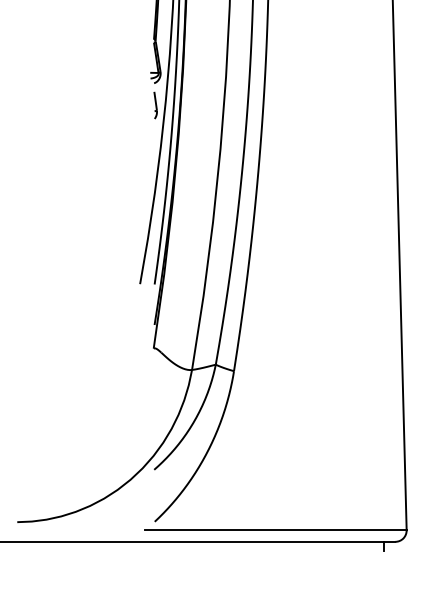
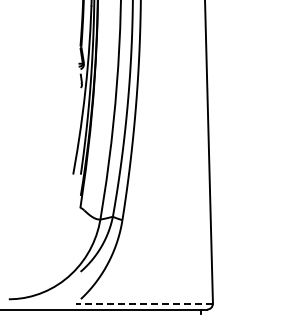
line: (276, 530) -> (144, 303), solid -> dashed

